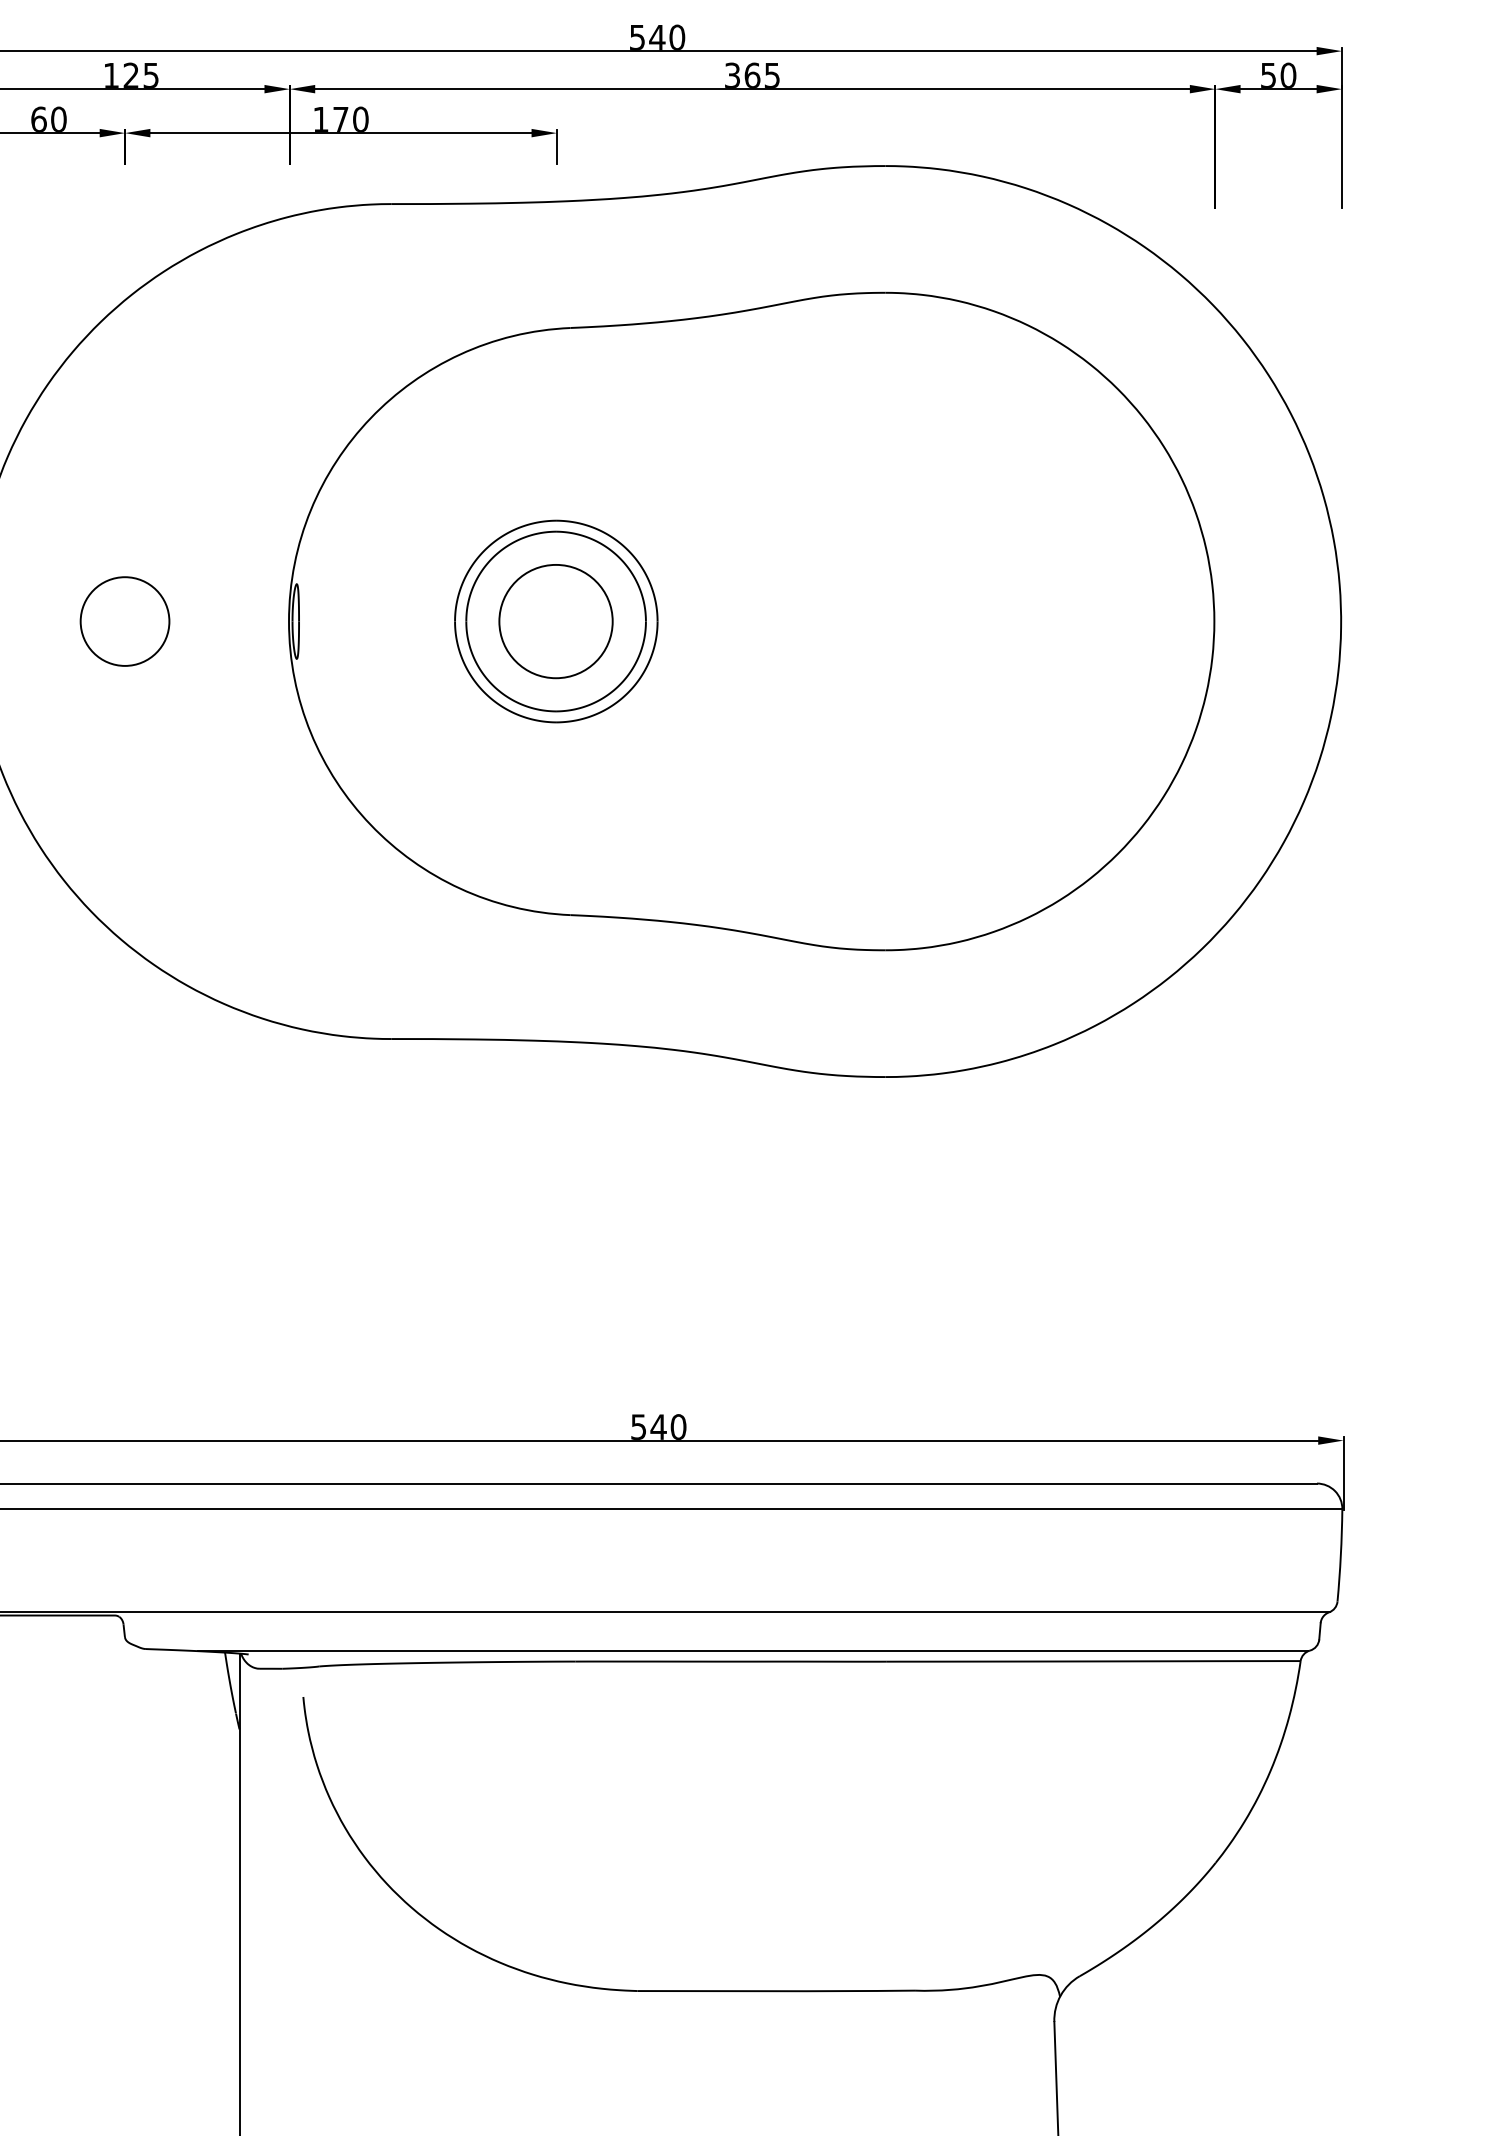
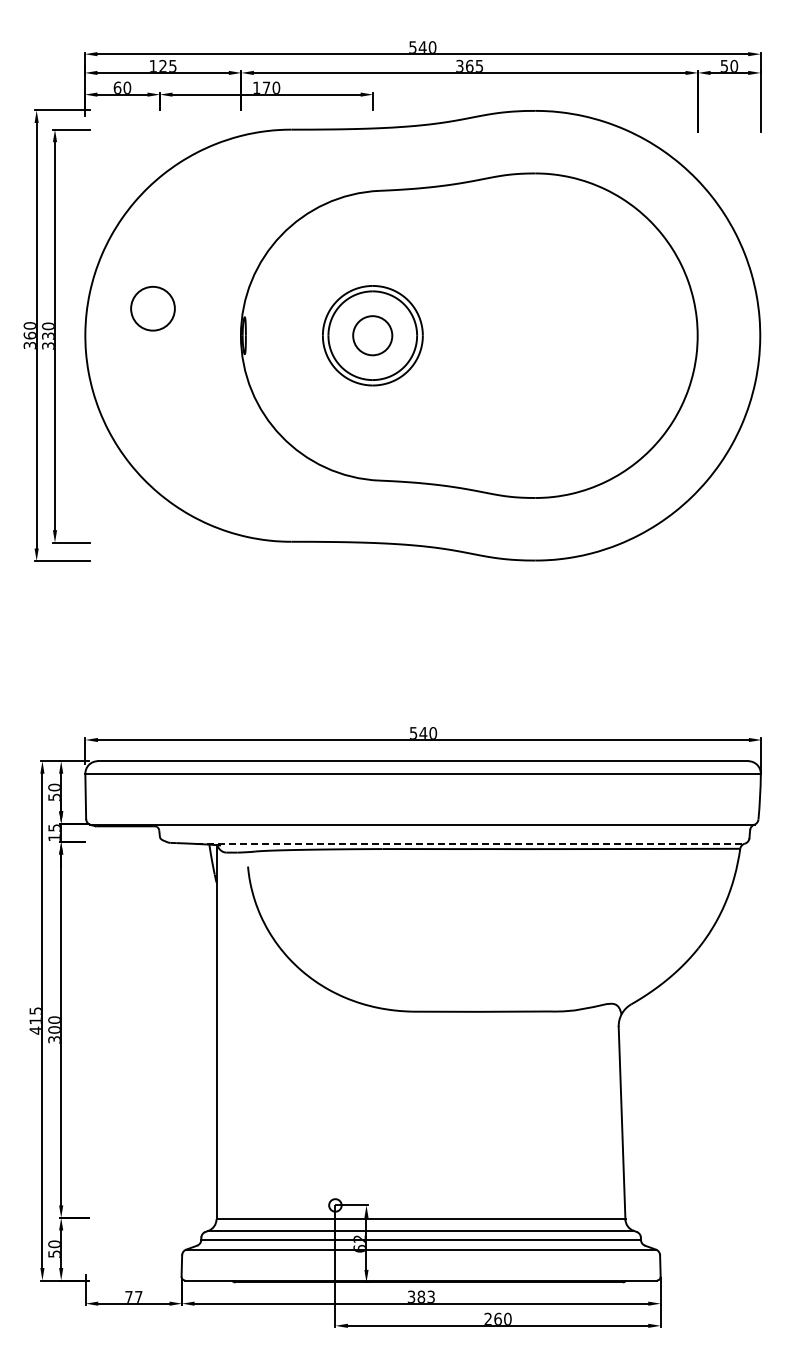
circle: (124, 621) -> (152, 308), moved
circle: (555, 621) -> (372, 335), size x0.7
line: (754, 1650) -> (470, 843), solid -> dashed

